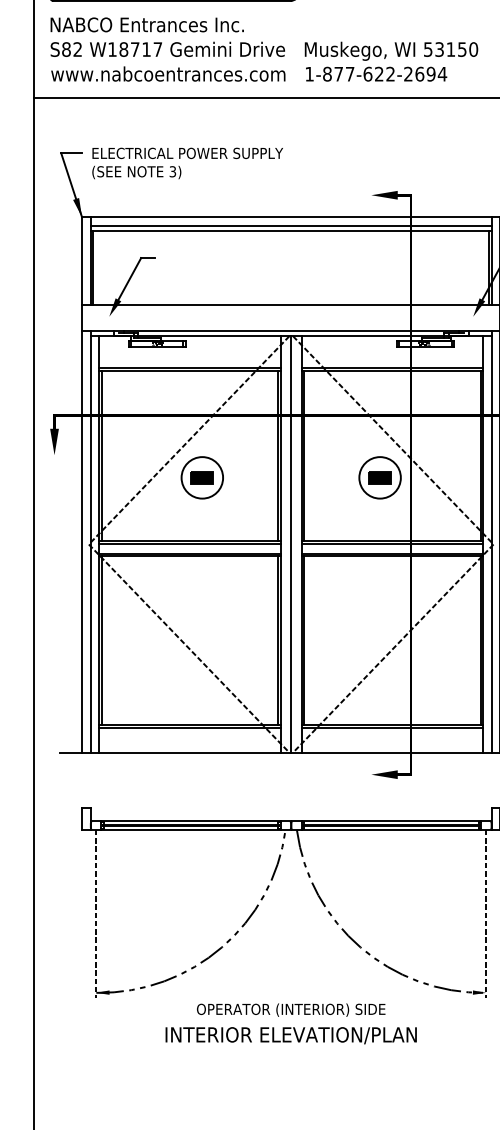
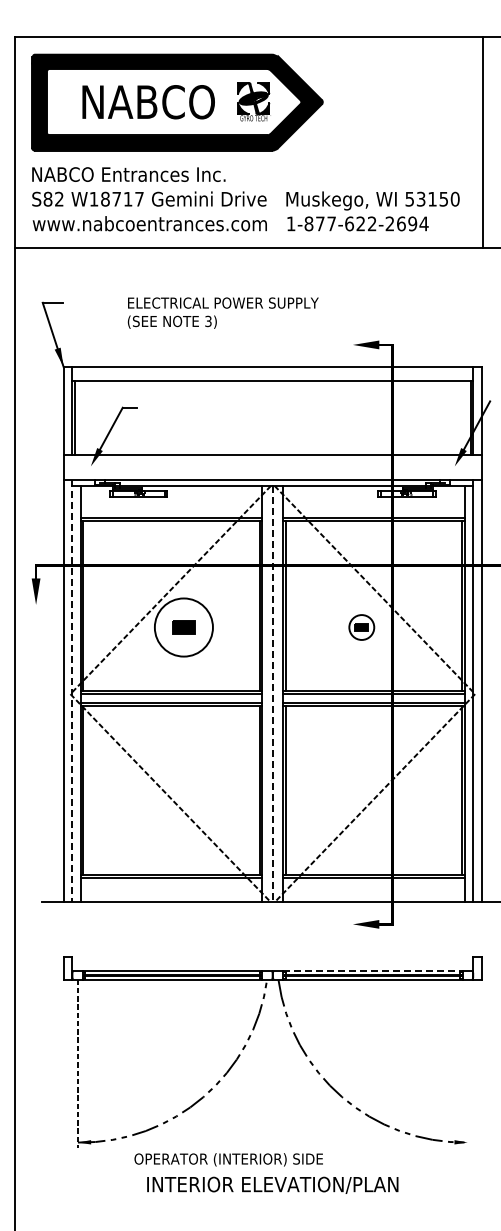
text: (186, 162) -> (222, 312), moved
line: (290, 225) -> (272, 375), removed
circle: (201, 477) -> (183, 627), size x1.4
part: (379, 477) -> (361, 627), size x0.6
line: (90, 541) -> (72, 691), solid -> dashed
line: (290, 544) -> (272, 694), solid -> dashed
line: (391, 820) -> (373, 970), solid -> dashed
line: (485, 913) -> (467, 1063), removed
text: (290, 1009) -> (228, 1159), moved

